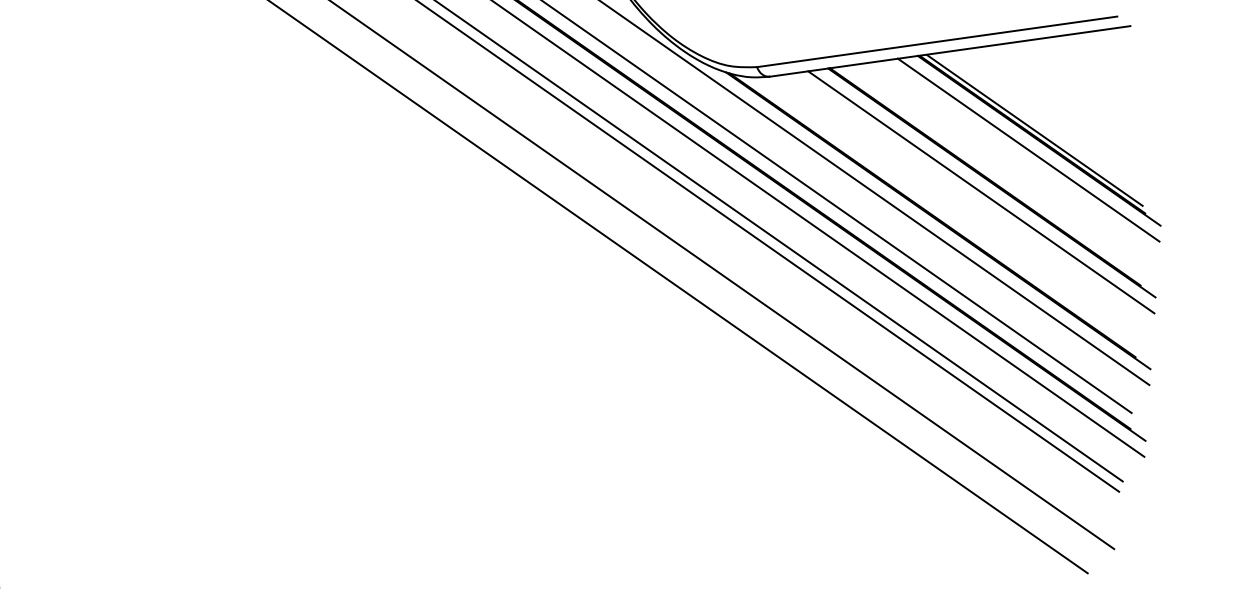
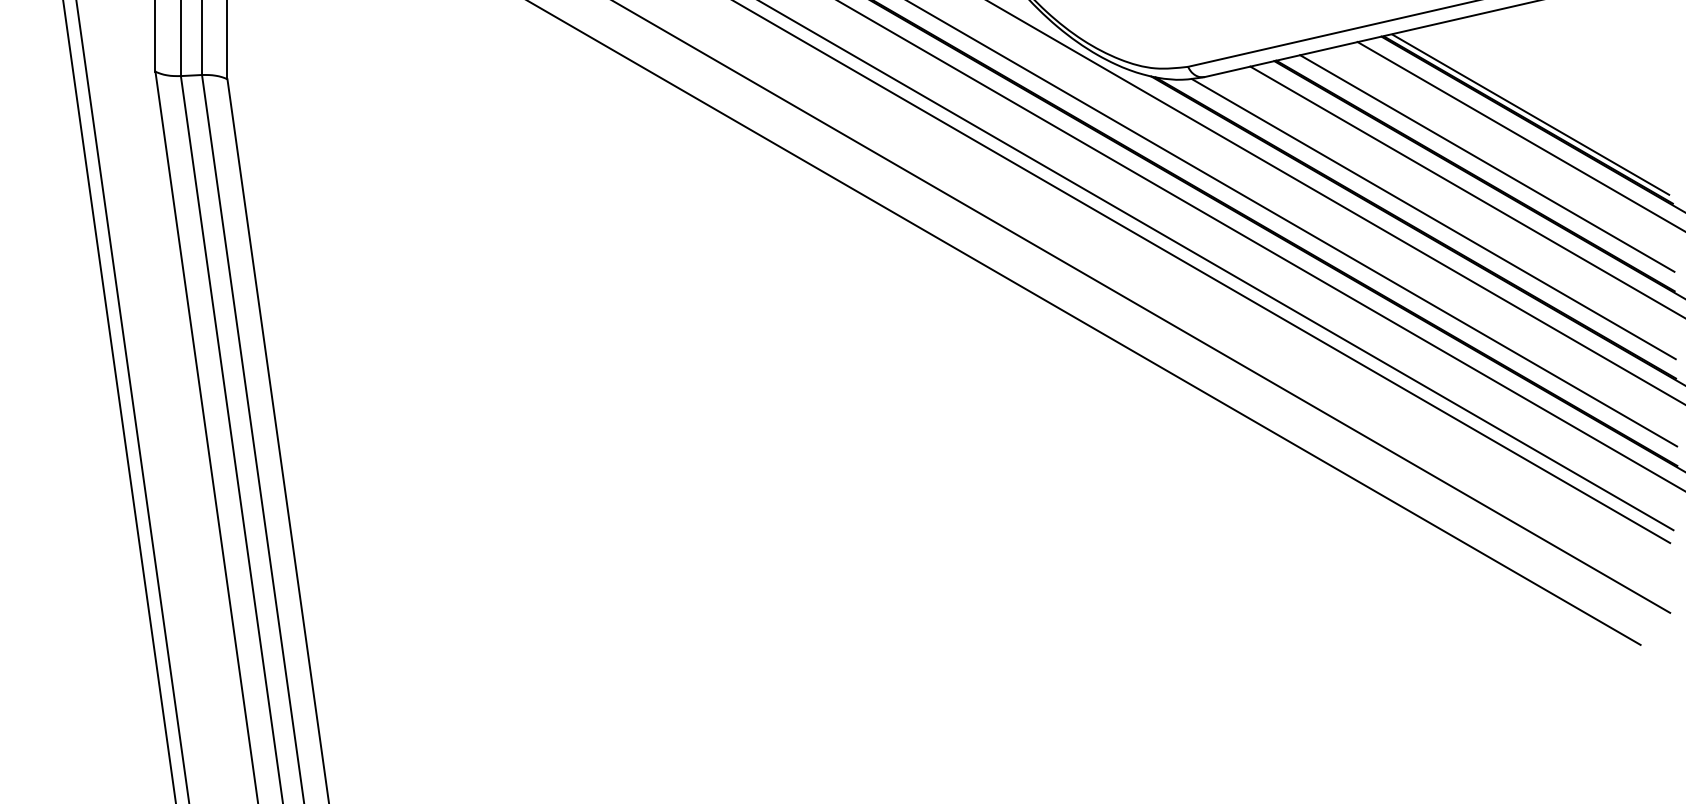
line: (995, 167) -> (1487, 163), added
line: (947, 209) -> (1433, 219), added

